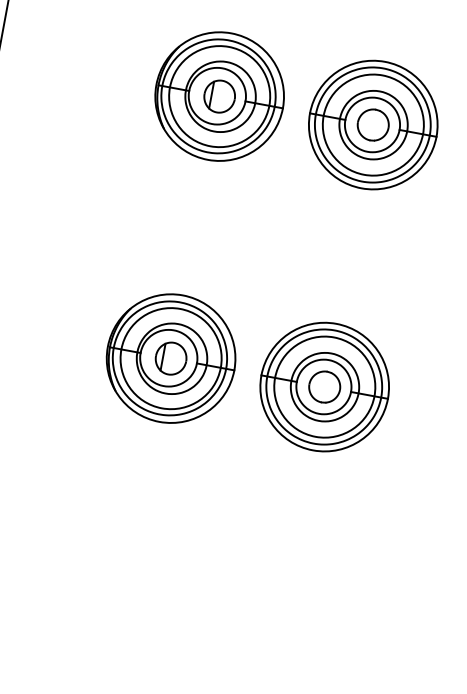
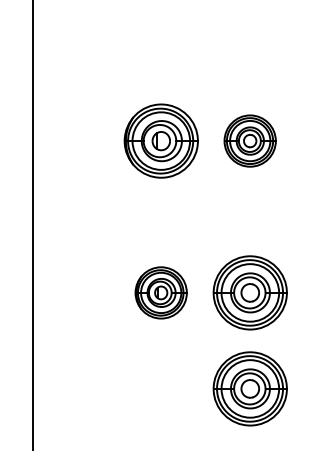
part: (372, 123) -> (249, 140), size x0.7
part: (169, 357) -> (160, 292), size x0.7
part: (292, 551) -> (249, 388), added

